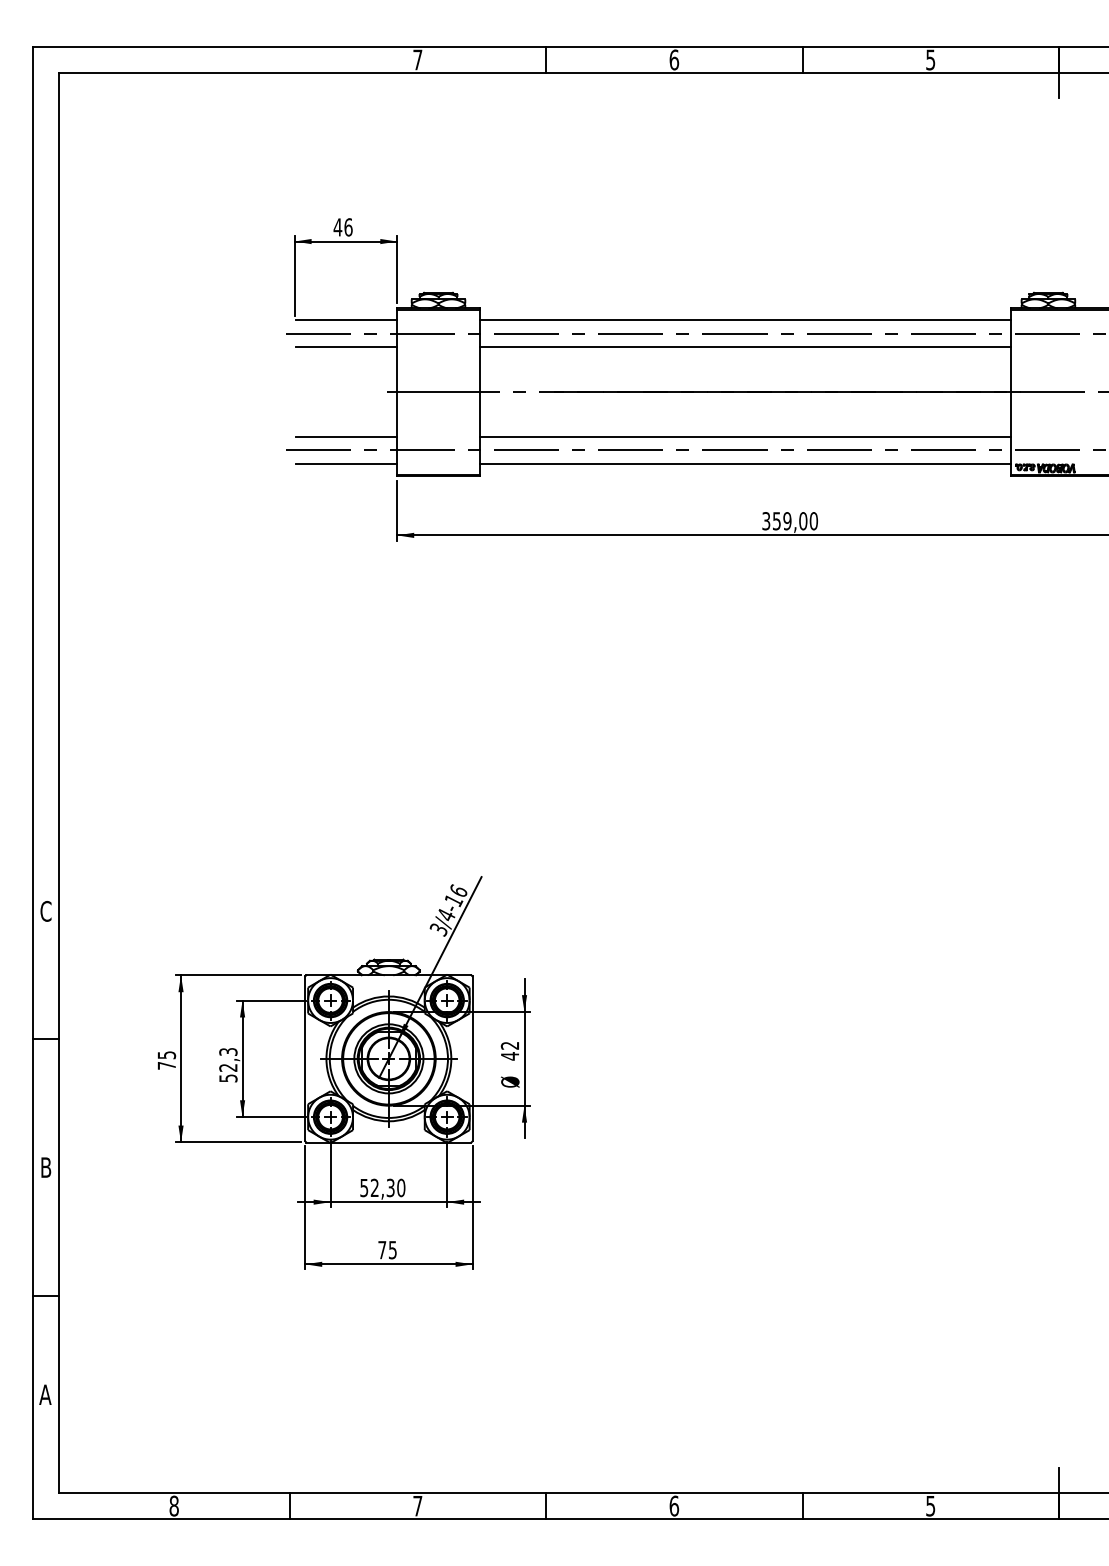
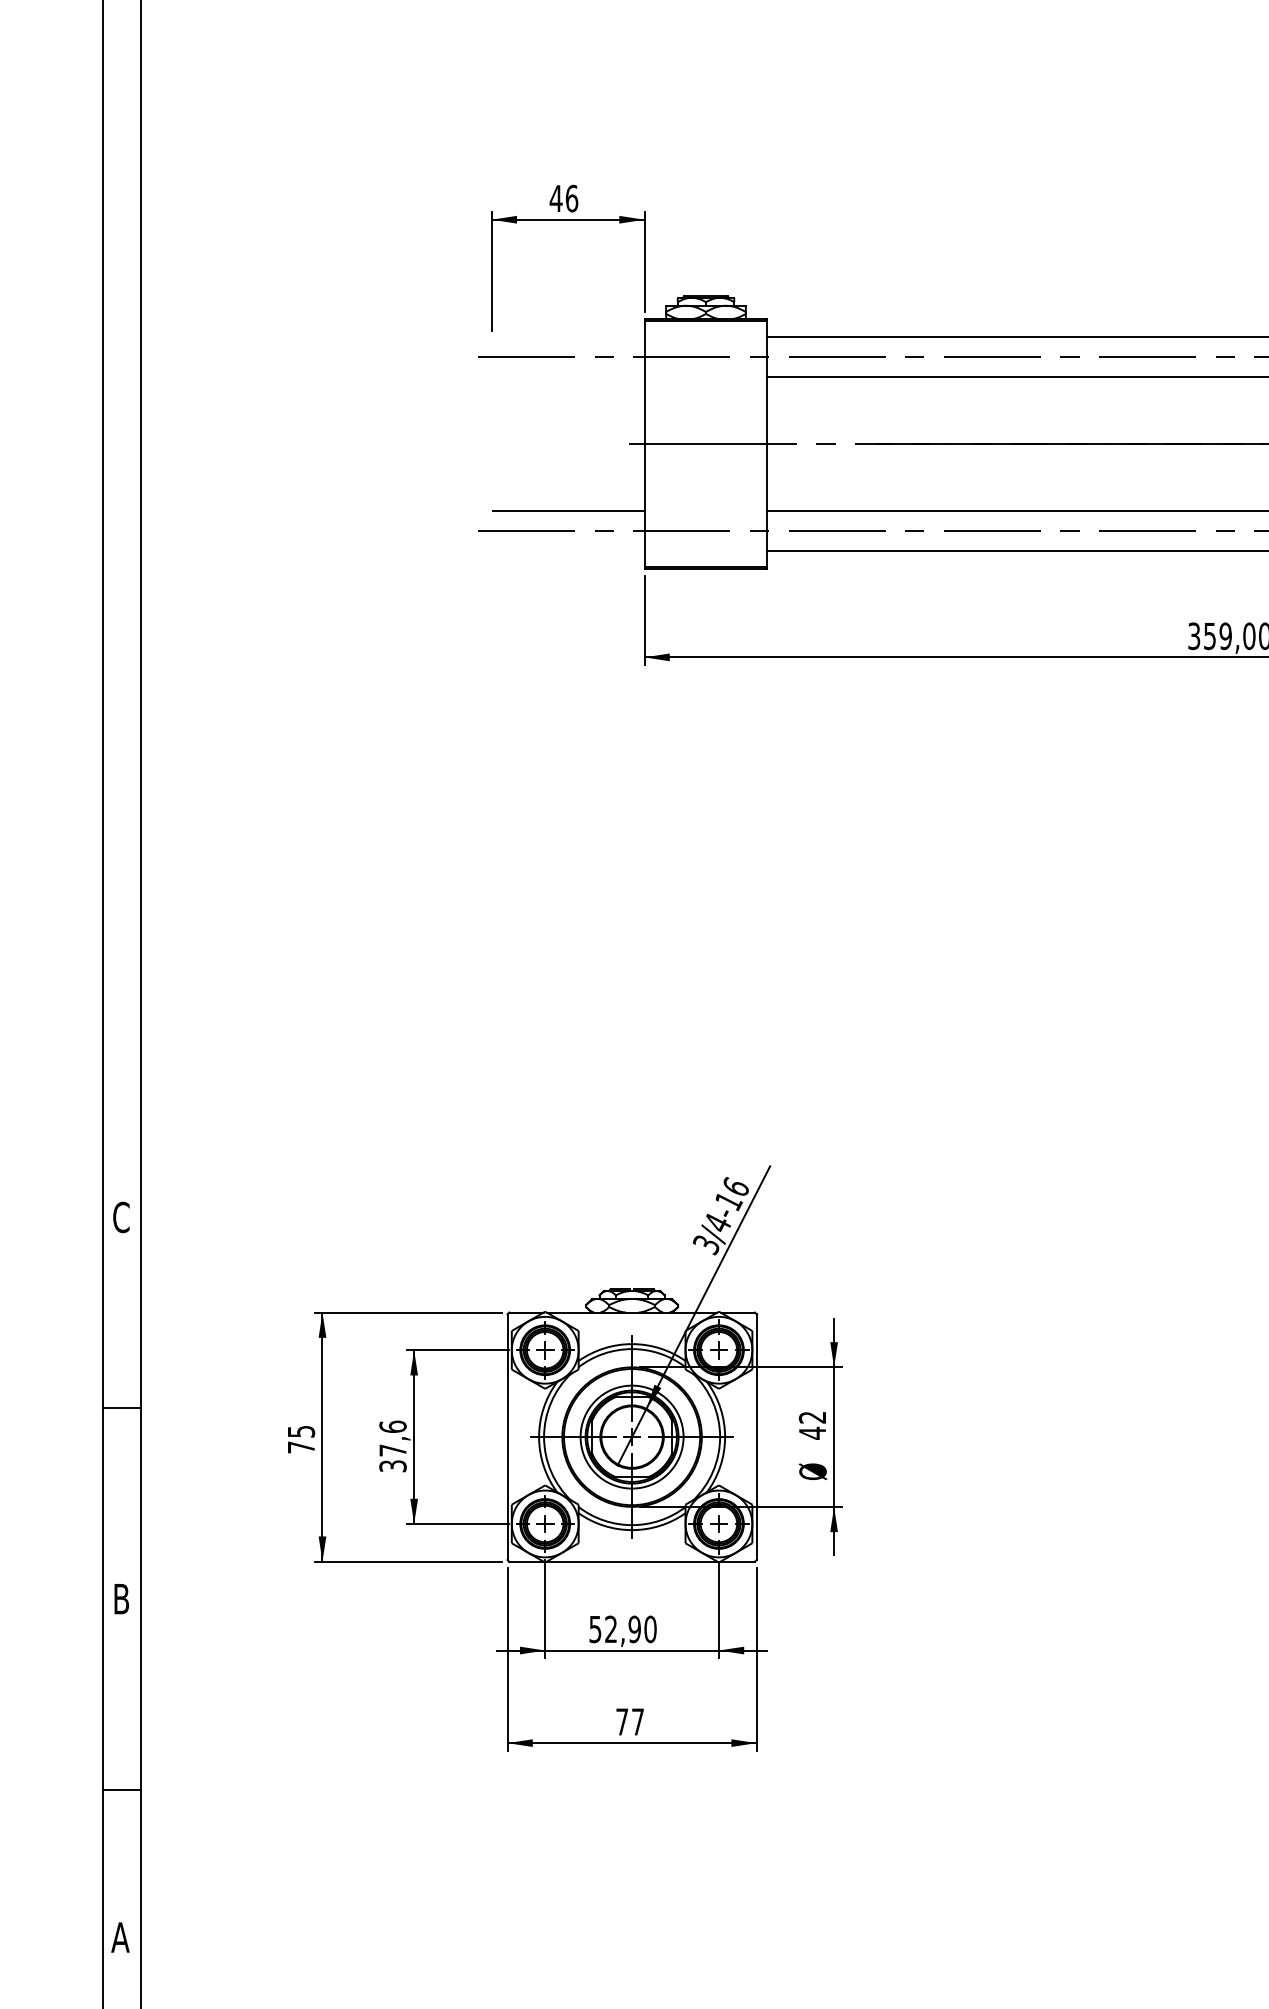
line: (346, 320) -> (568, 337), removed
line: (346, 347) -> (568, 377), removed
line: (346, 463) -> (568, 550), removed
text: (228, 1064) -> (393, 1445), 52,3 -> 37,6
text: (390, 1187) -> (634, 1628), 52,30 -> 52,90
text: (392, 1250) -> (637, 1722), 75 -> 77

